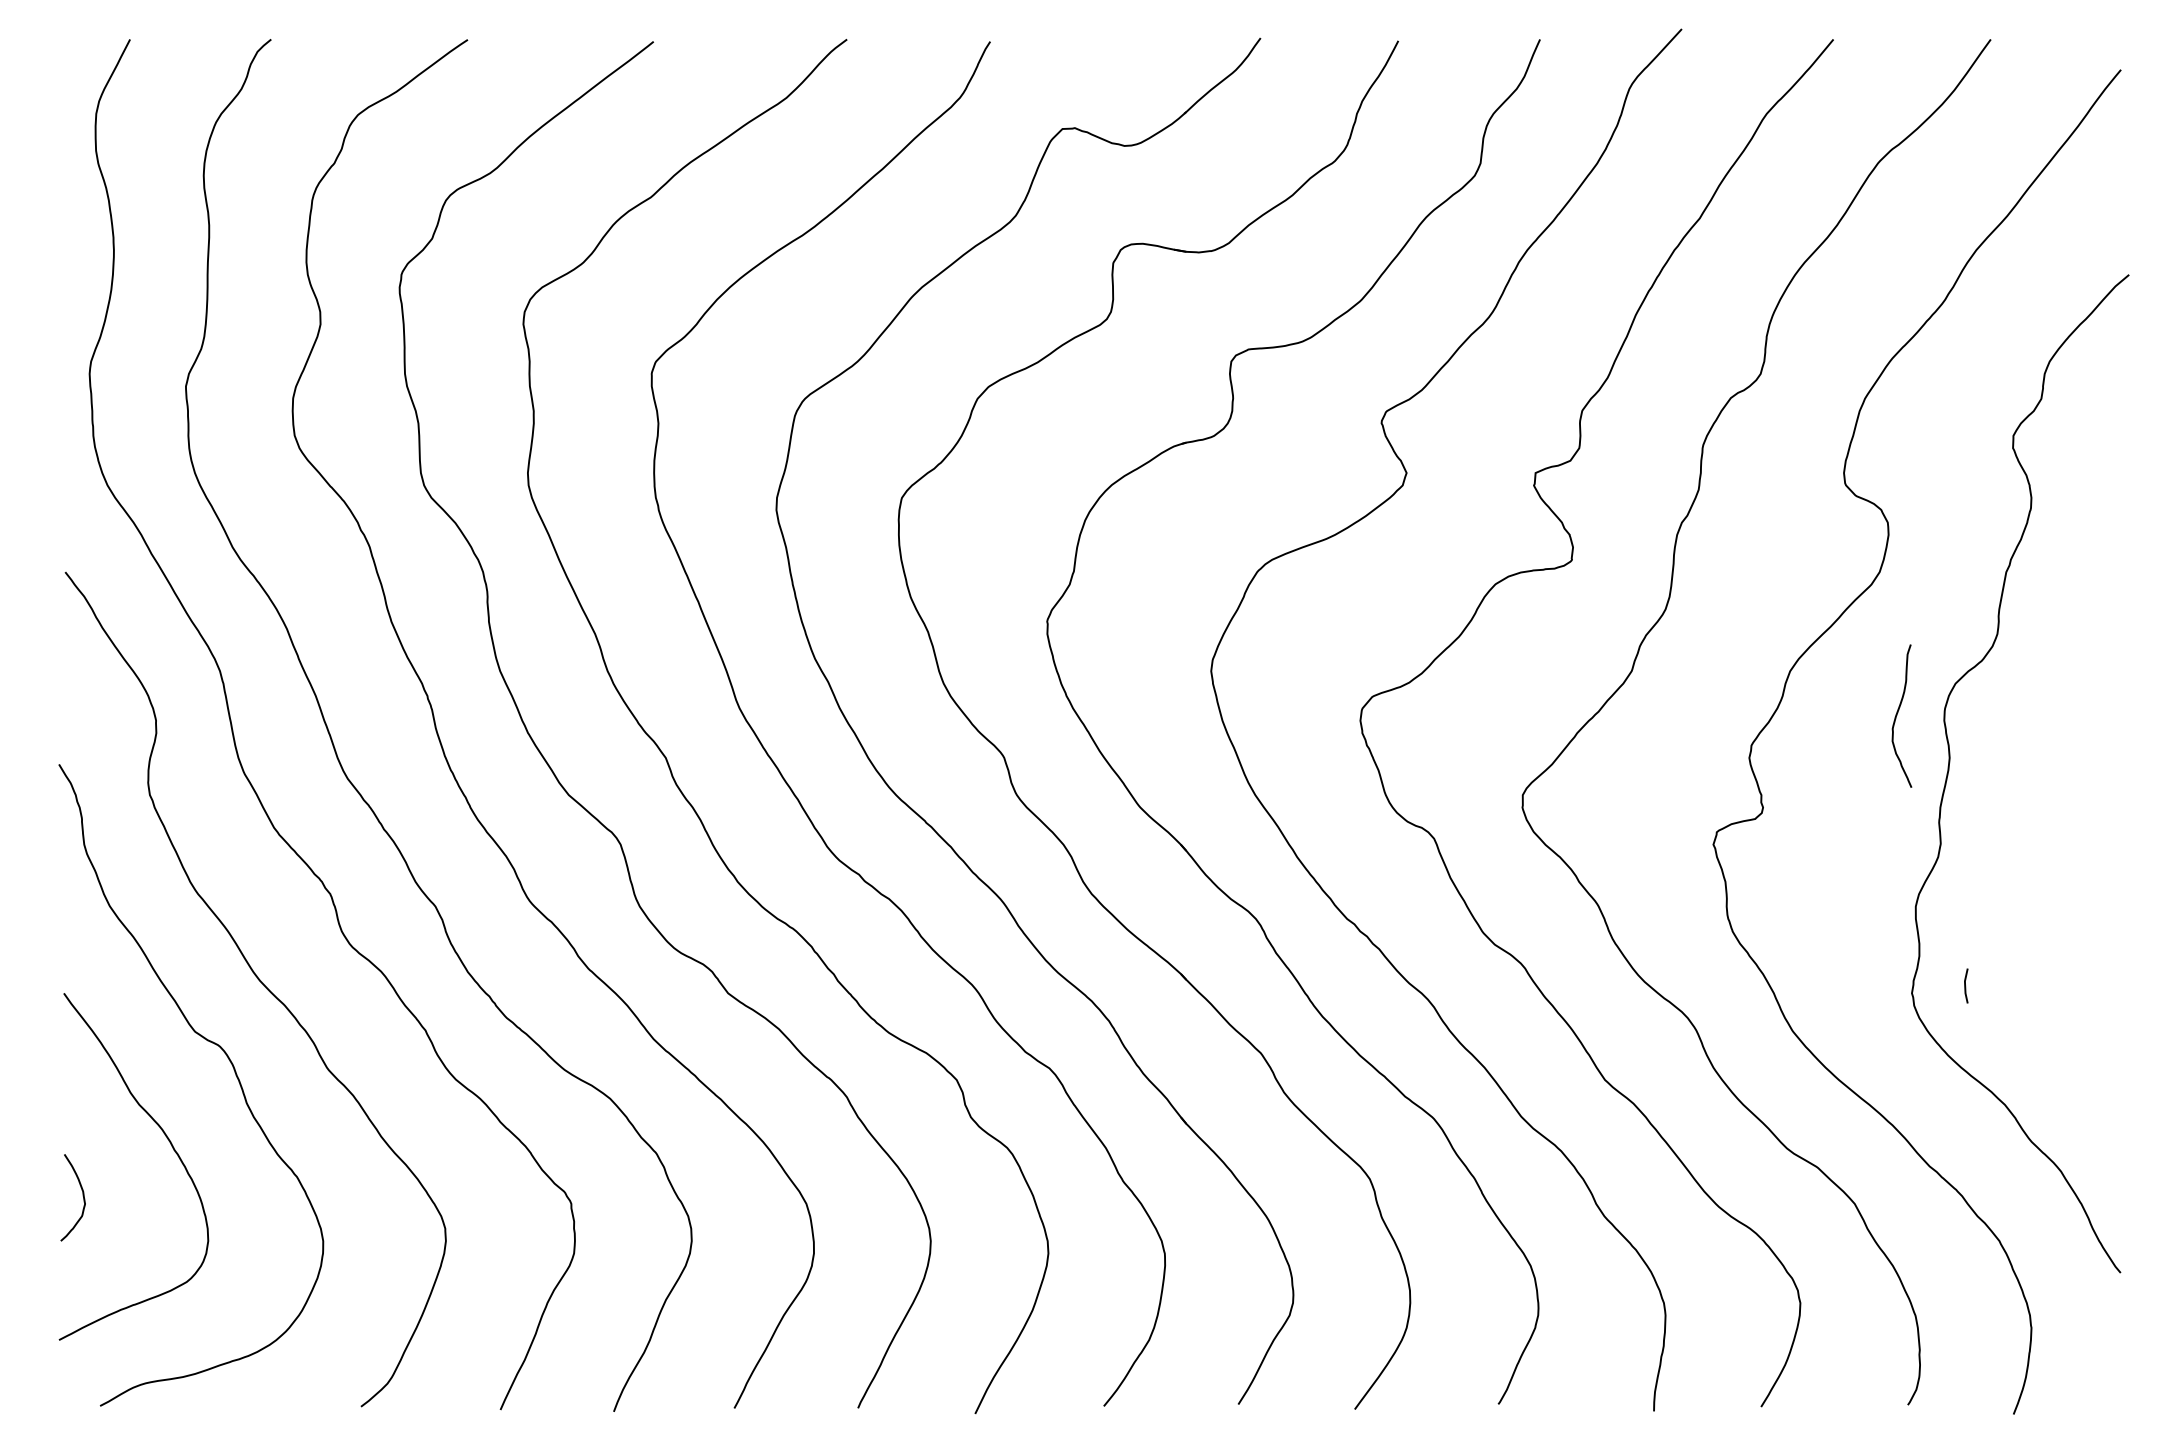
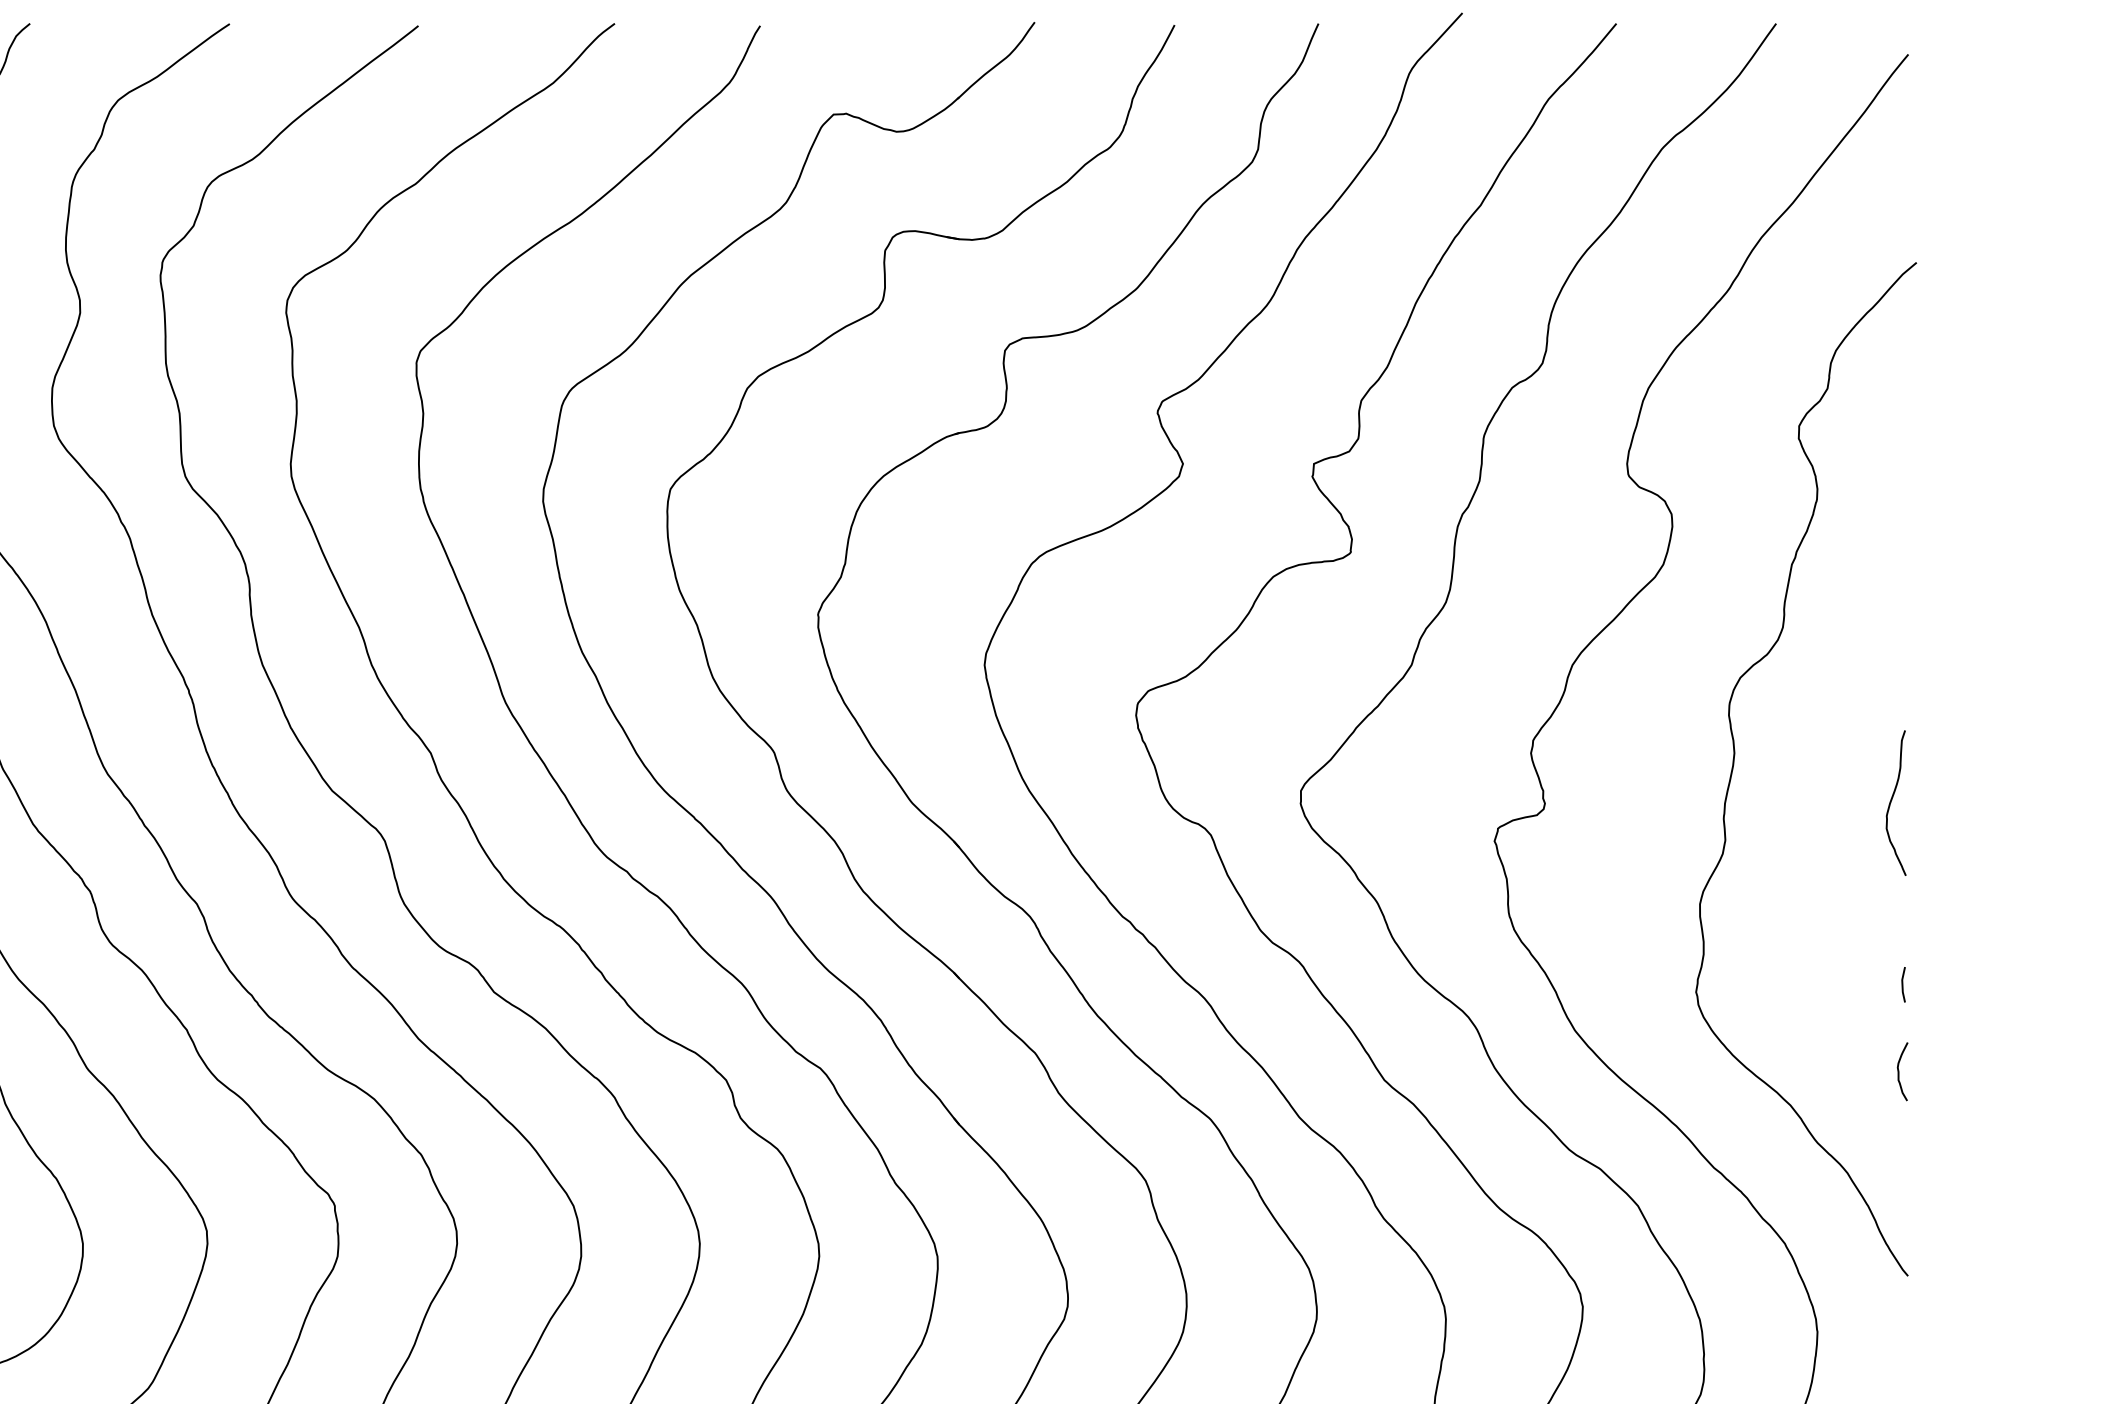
curve: (1897, 715) -> (1891, 802), moved
line: (1965, 985) -> (1902, 984), moved
curve: (2112, 1071) -> (1899, 1071), added

